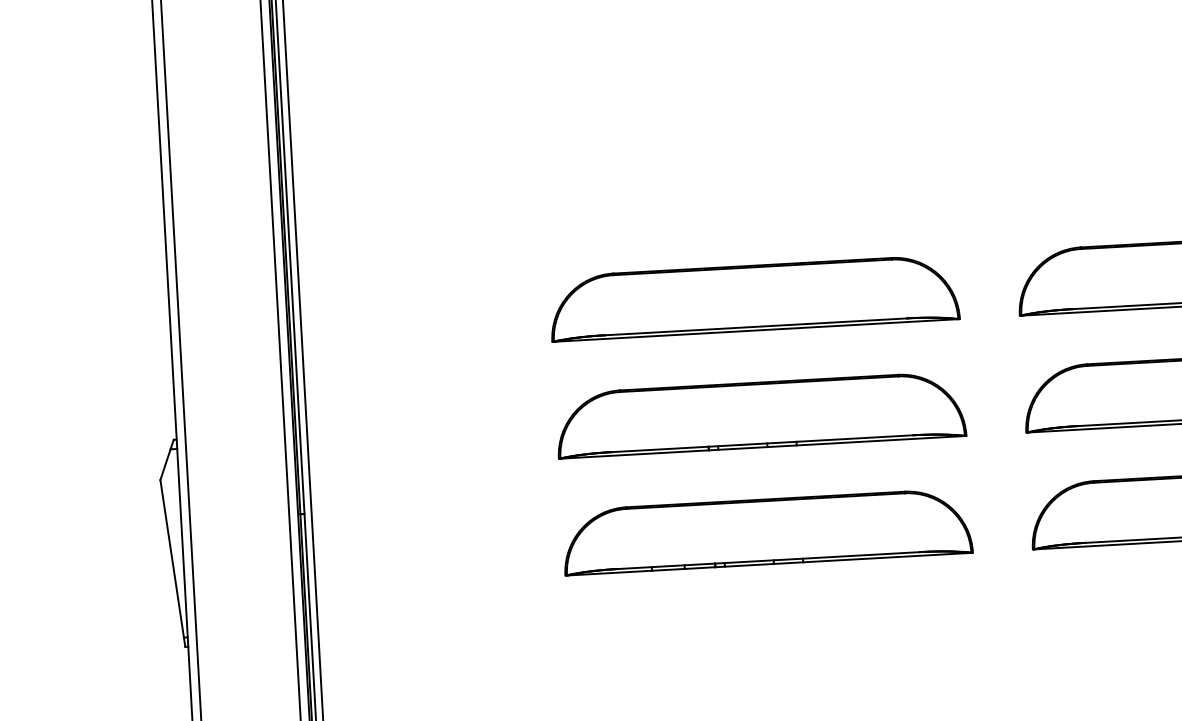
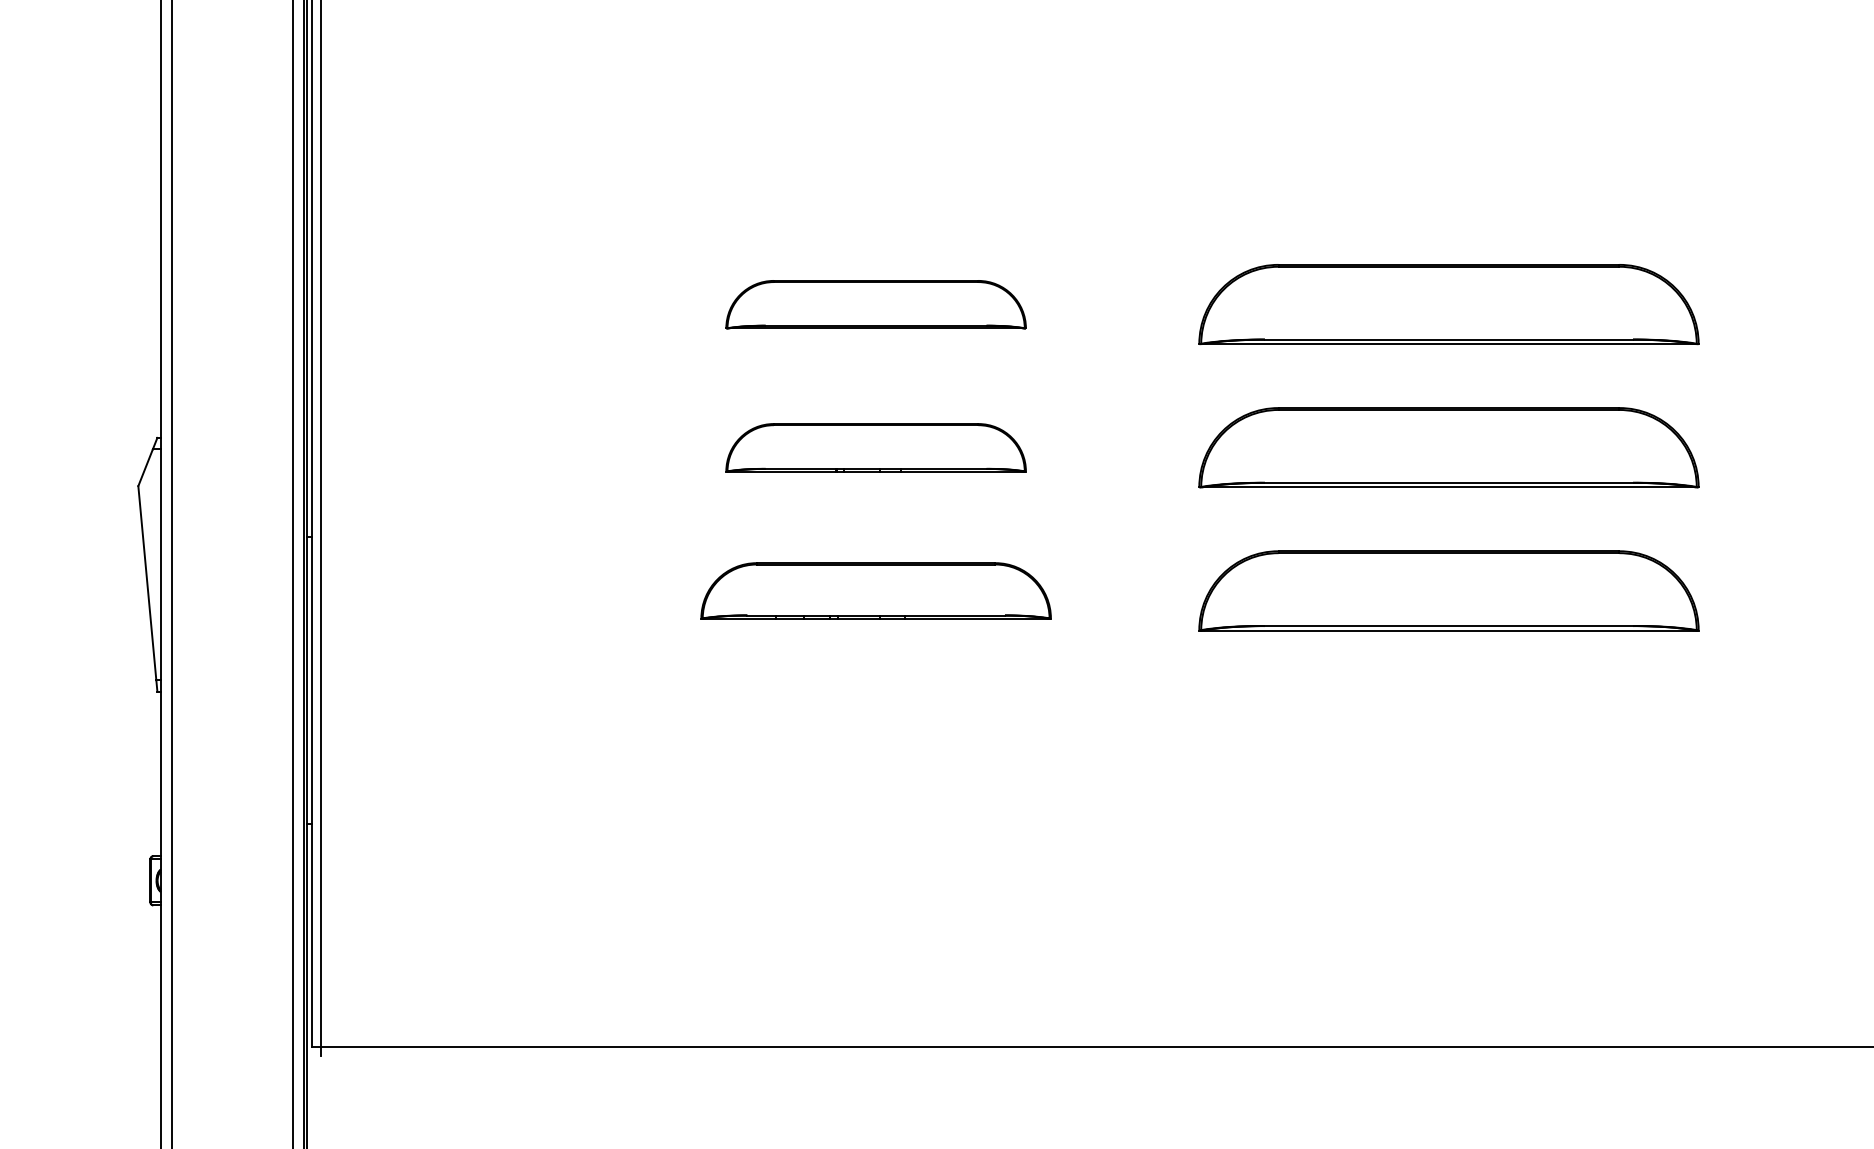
part: (753, 298) -> (875, 304), size x0.6
part: (760, 414) -> (875, 447), size x0.6
part: (766, 531) -> (875, 590), size x0.7

